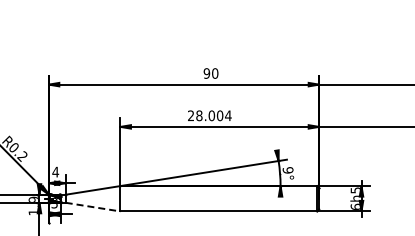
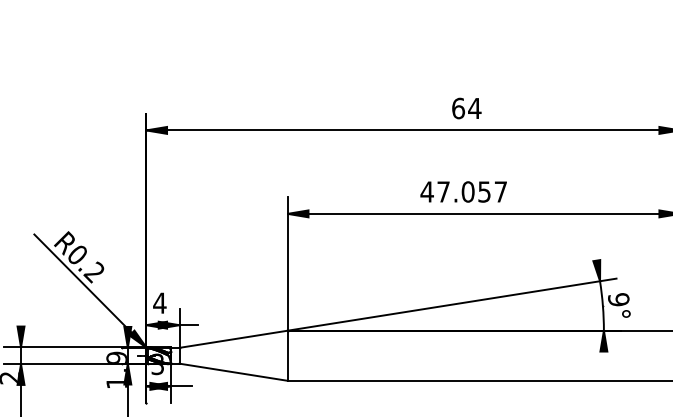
text: (210, 73) -> (465, 108), 90 -> 64
text: (209, 115) -> (463, 191), 28.004 -> 47.057
line: (93, 207) -> (234, 373), dashed -> solid

